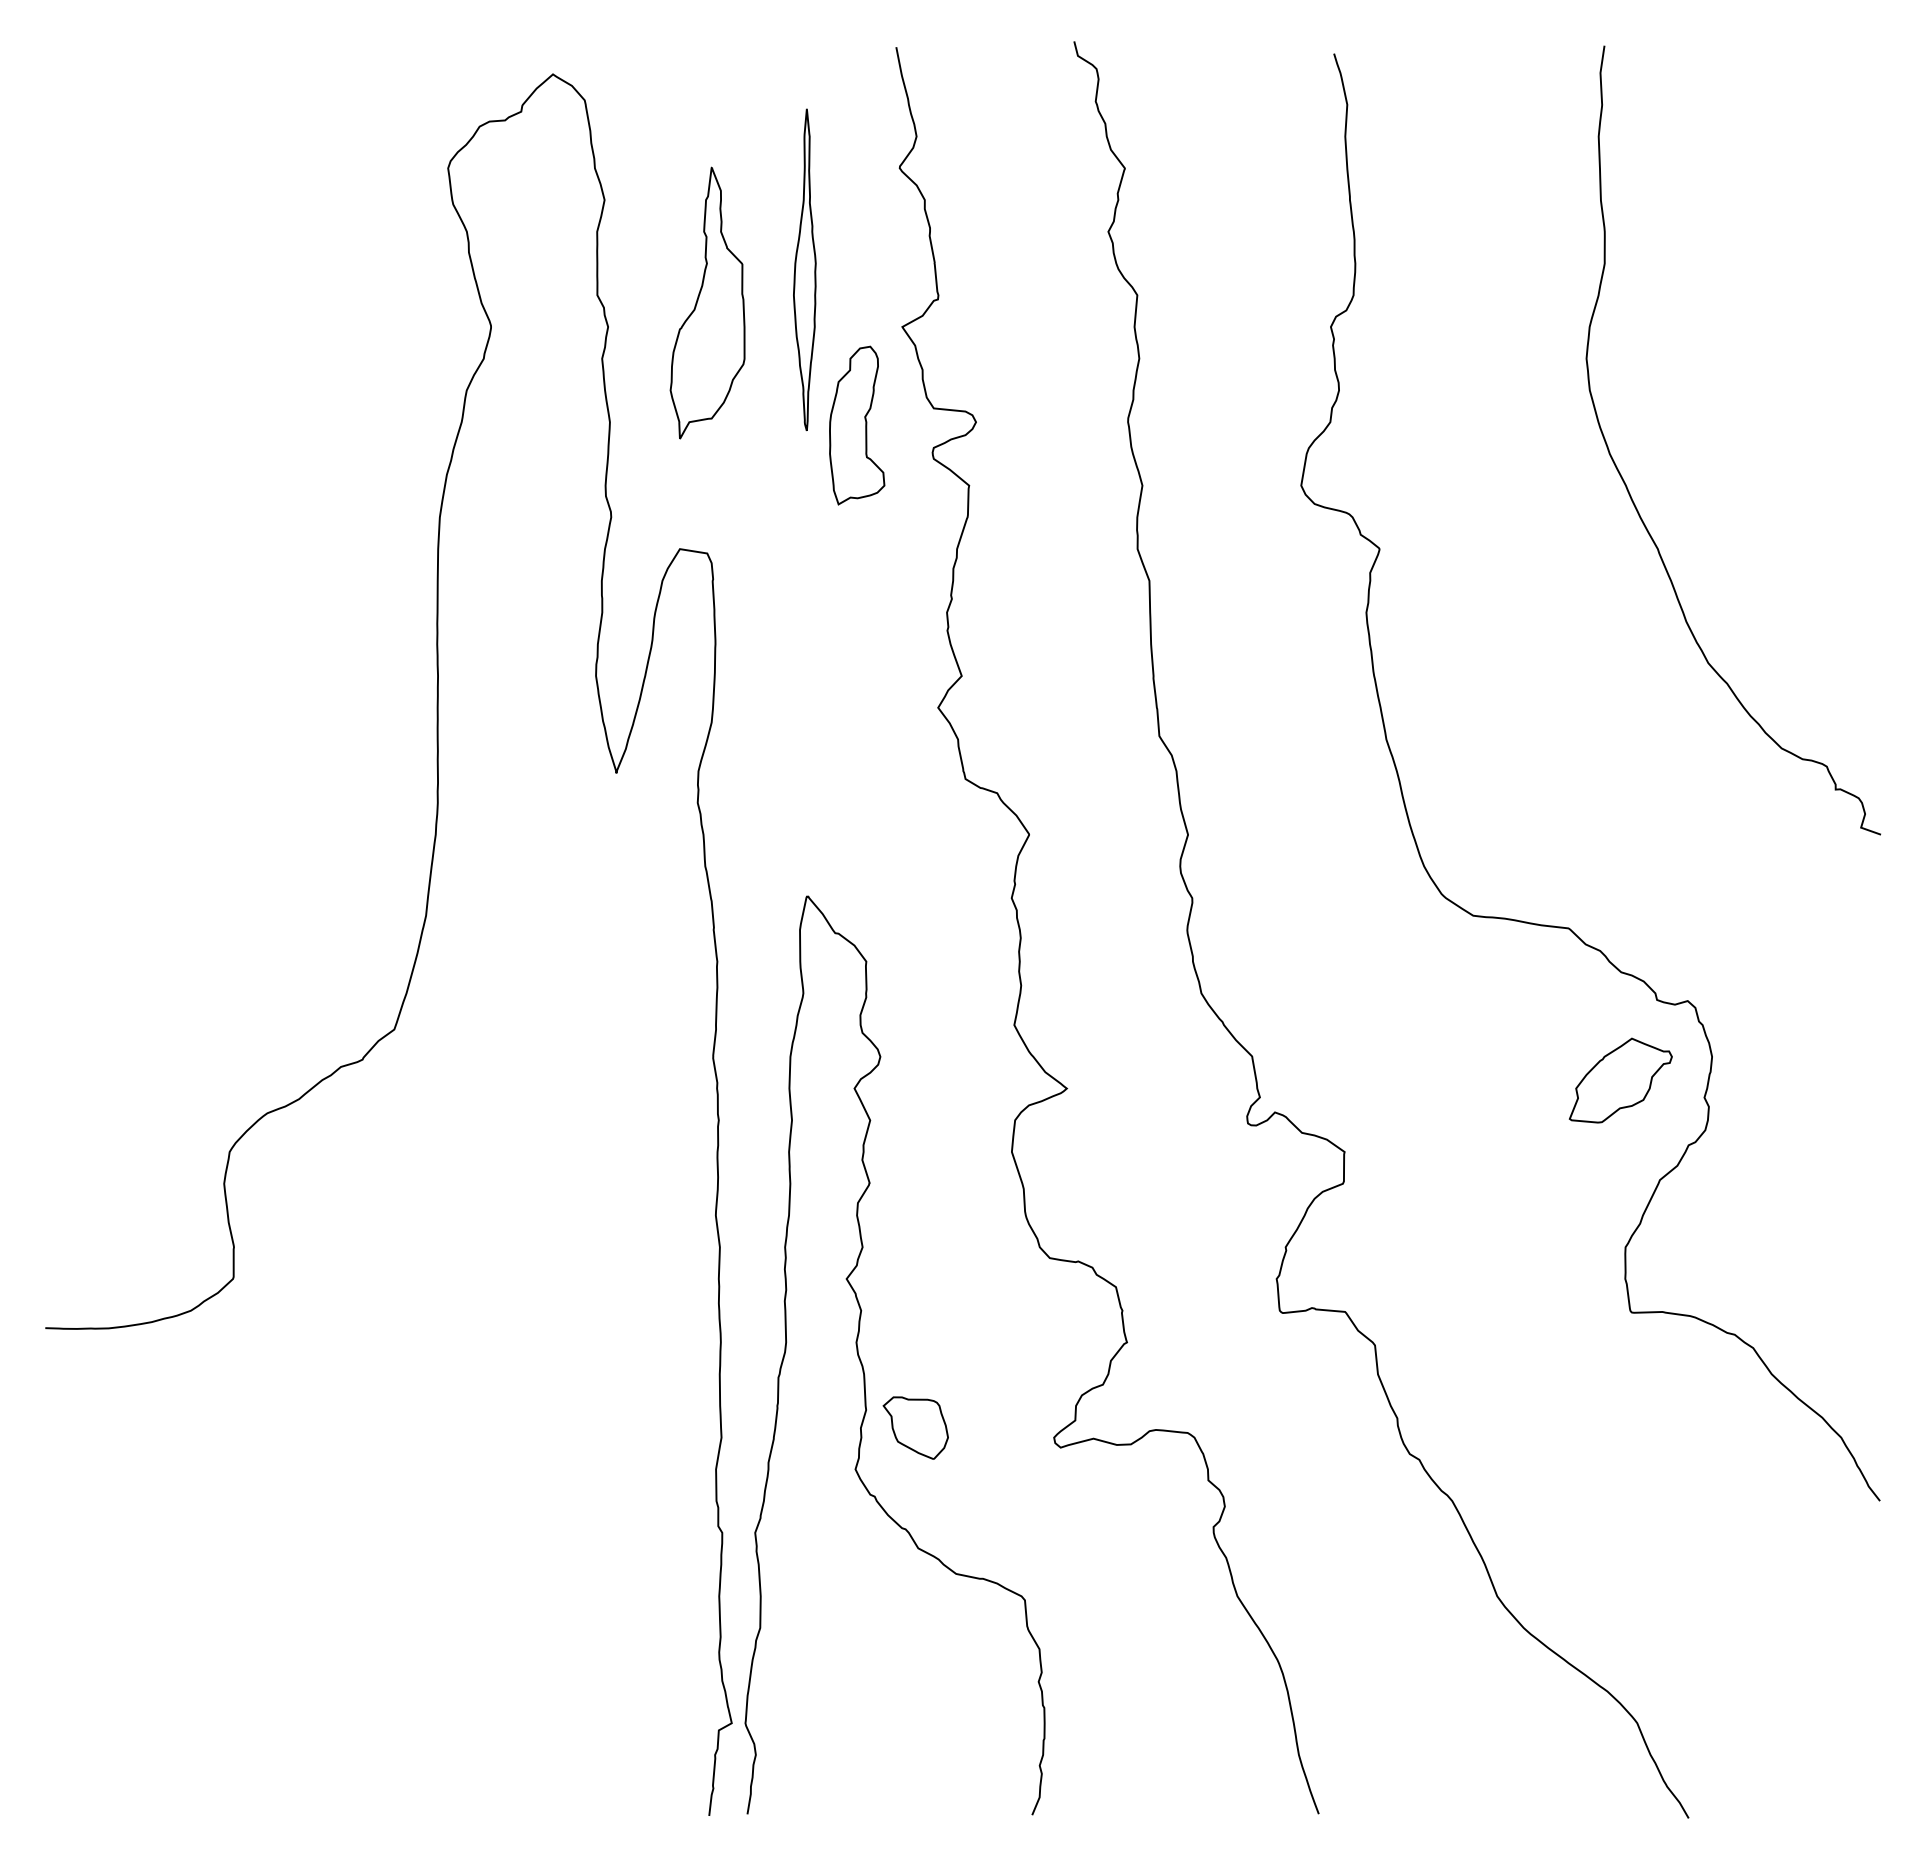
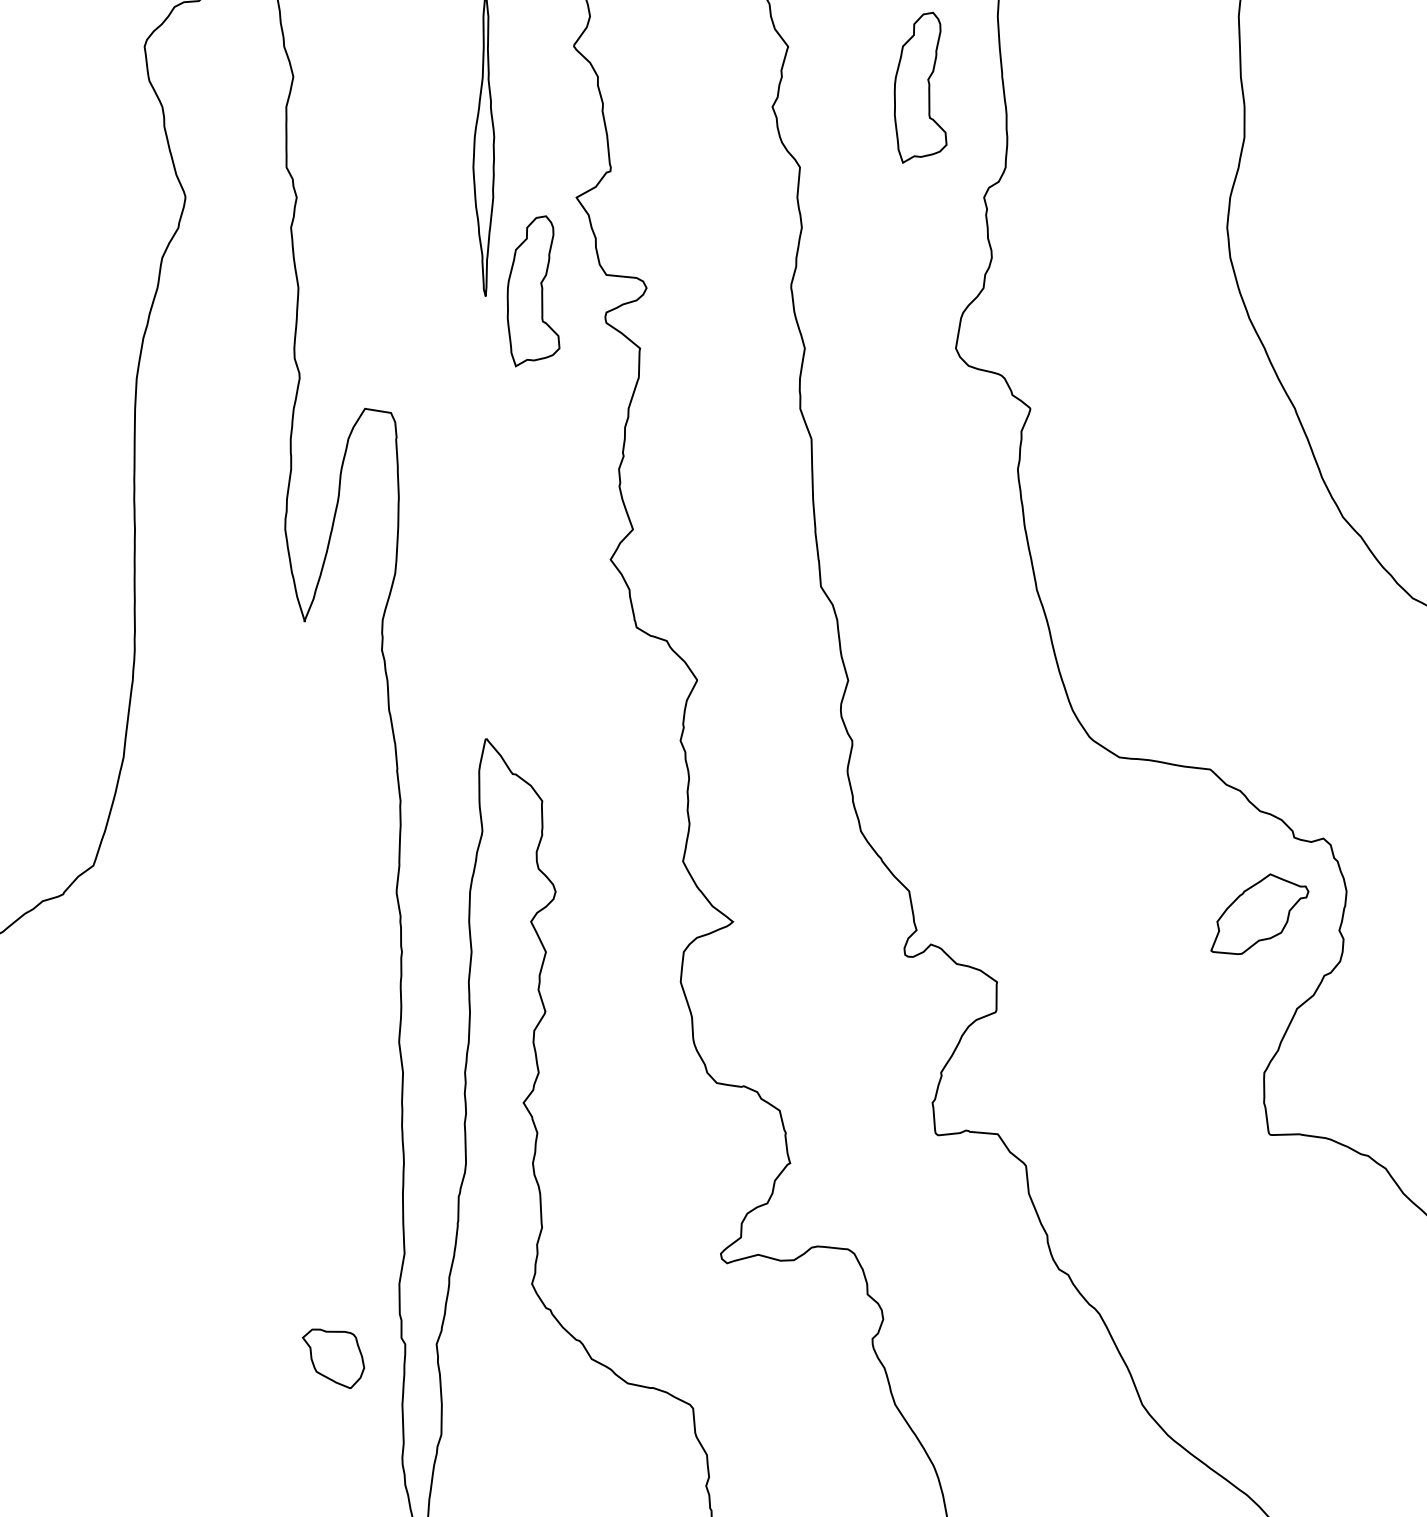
part: (1264, 211) -> (920, 87), added
part: (707, 302) -> (391, 174), removed
part: (915, 1427) -> (333, 1358), moved

